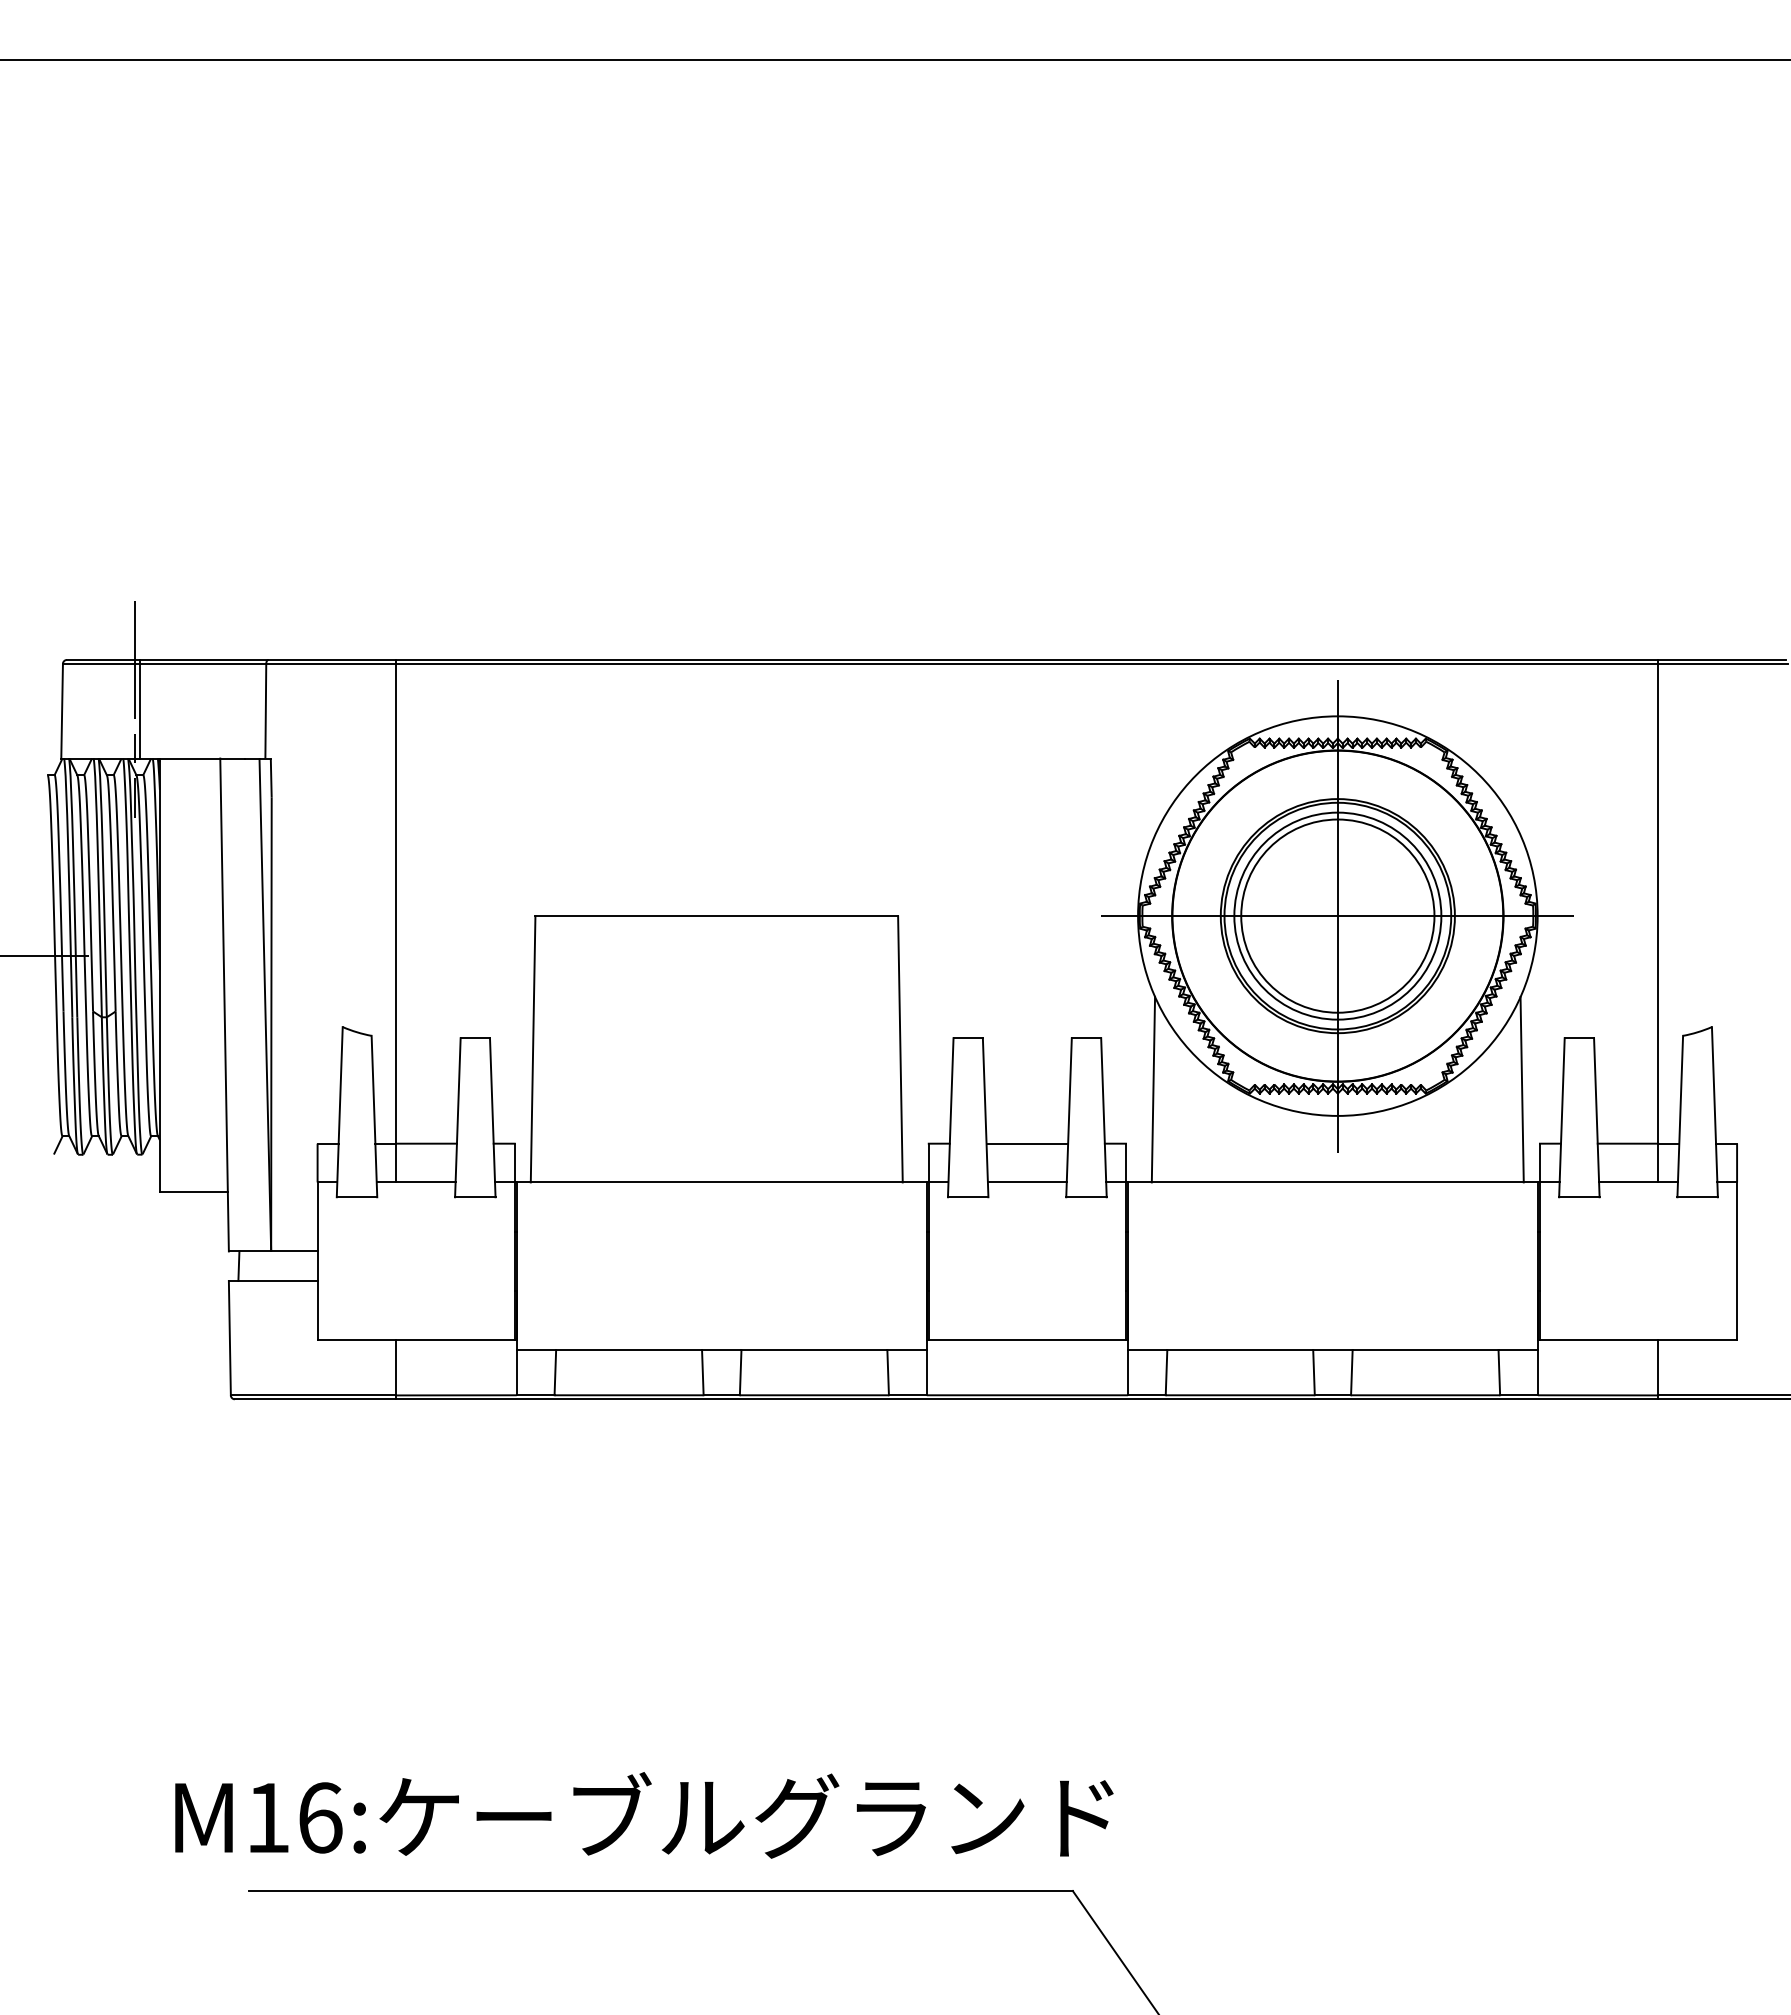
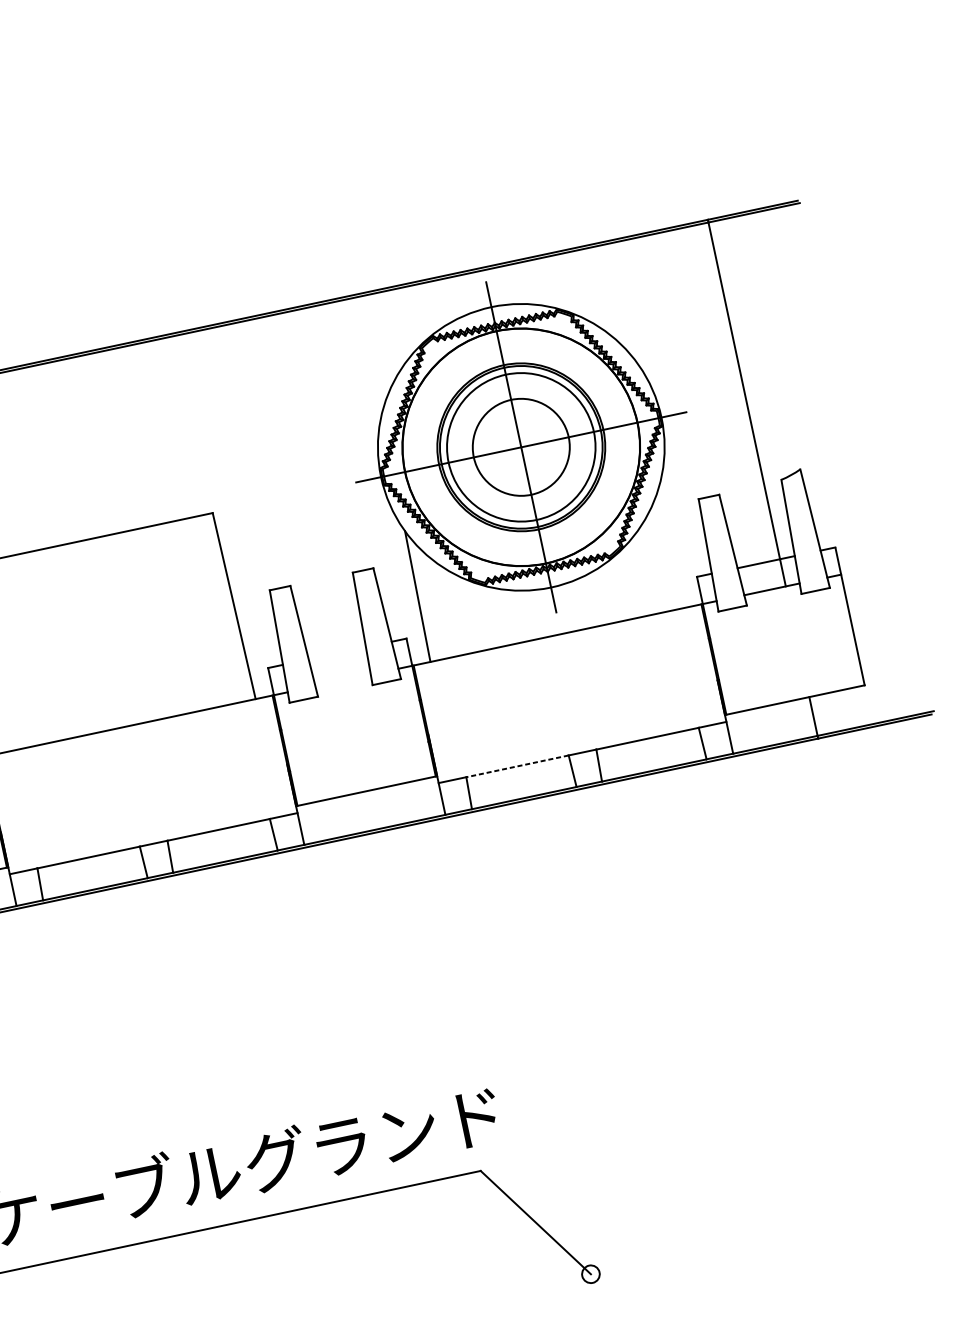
circle: (1337, 915) -> (520, 446), size x0.7
line: (1521, 1089) -> (676, 541), removed
line: (1027, 1143) -> (337, 653), removed
line: (1026, 1182) -> (342, 680), removed
line: (1240, 1350) -> (517, 766), solid -> dashed

